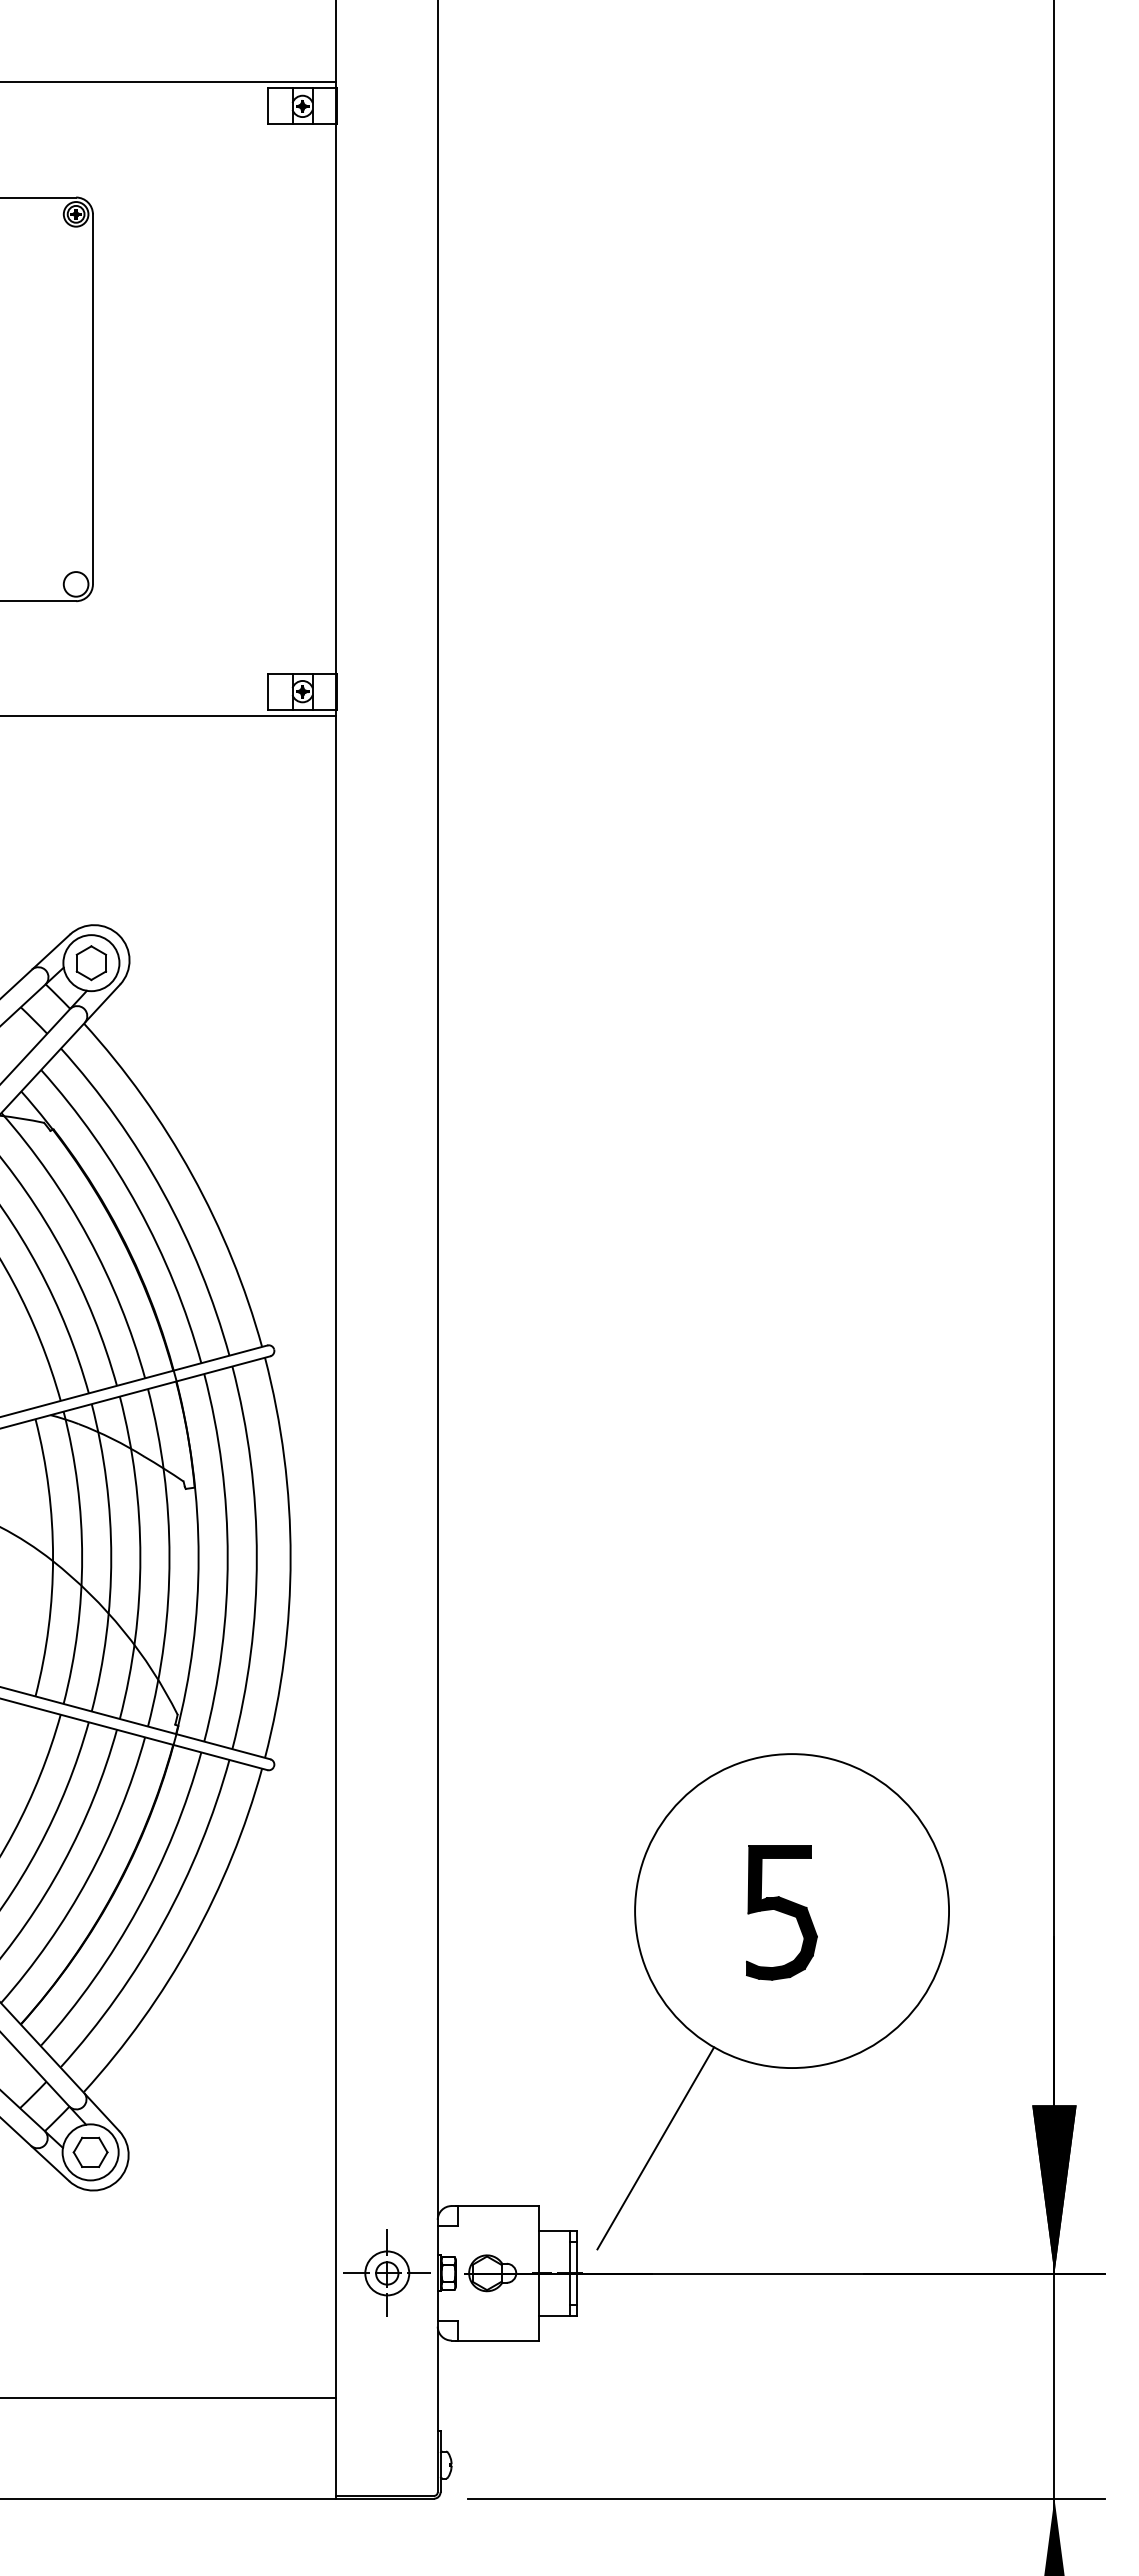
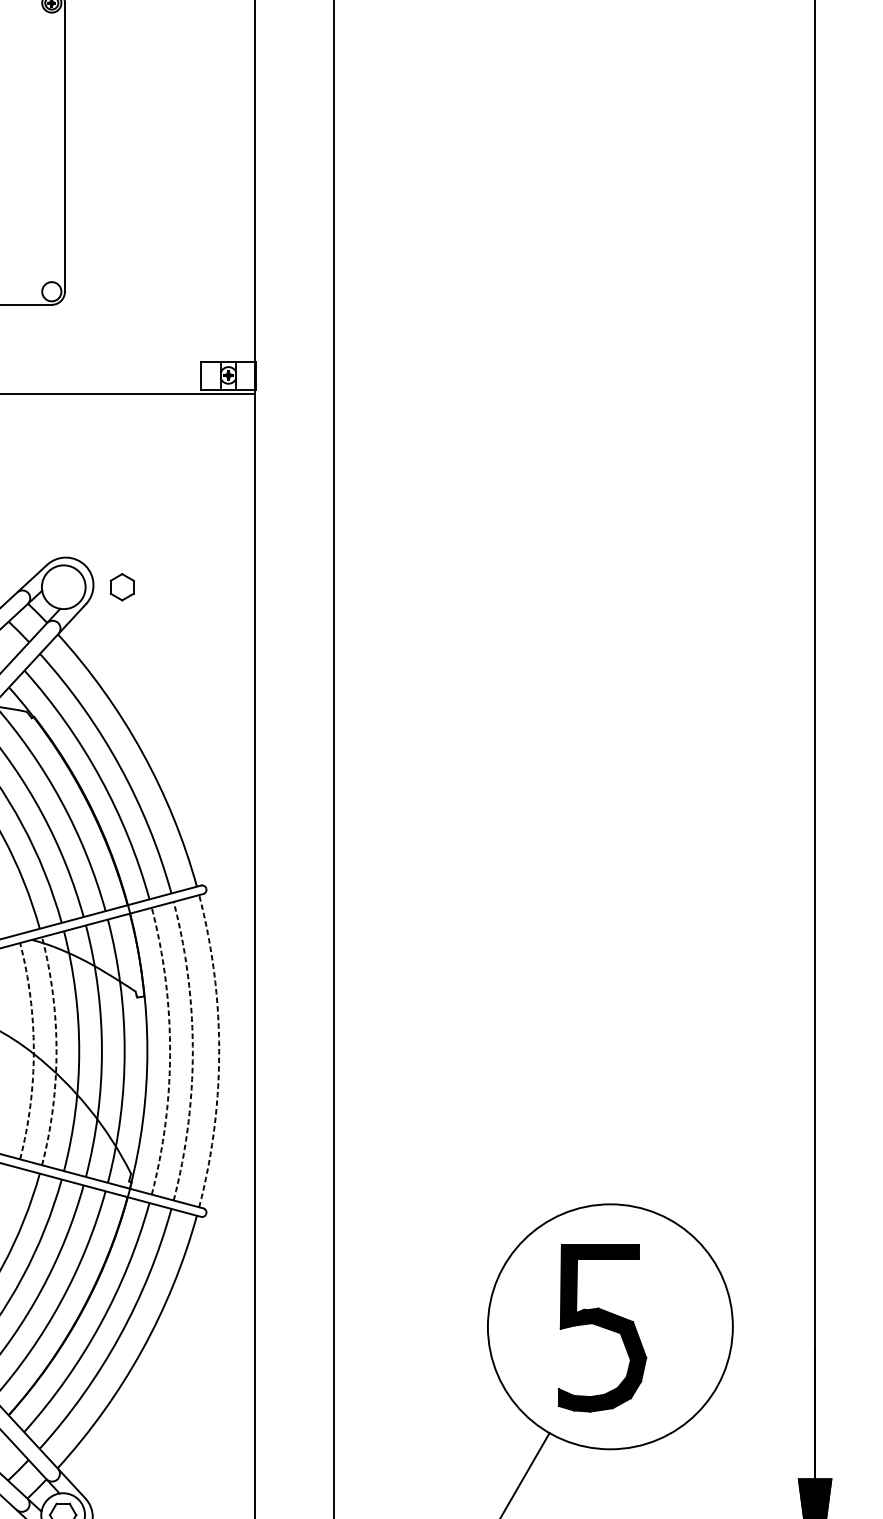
part: (91, 963) -> (122, 587), moved
arc: (53, 1557) -> (34, 1050), solid -> dashed
arc: (82, 1557) -> (56, 1050), solid -> dashed
arc: (227, 1557) -> (169, 1050), solid -> dashed
arc: (256, 1557) -> (192, 1050), solid -> dashed
arc: (290, 1557) -> (219, 1050), solid -> dashed
part: (781, 1912) -> (602, 1327), size x1.6

